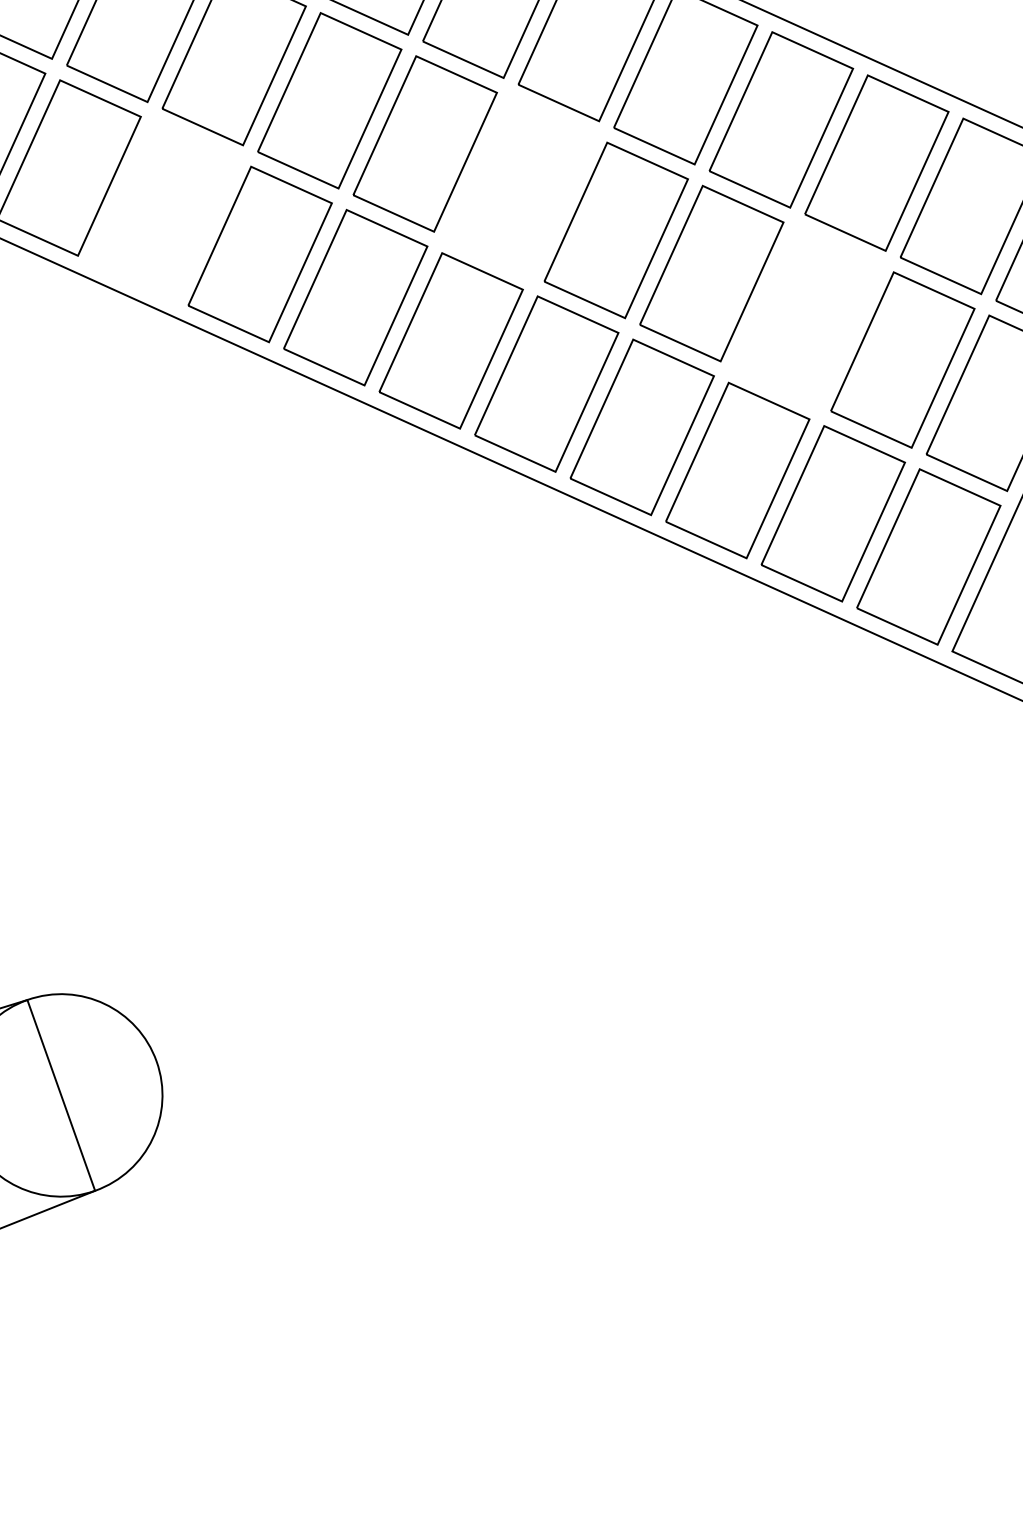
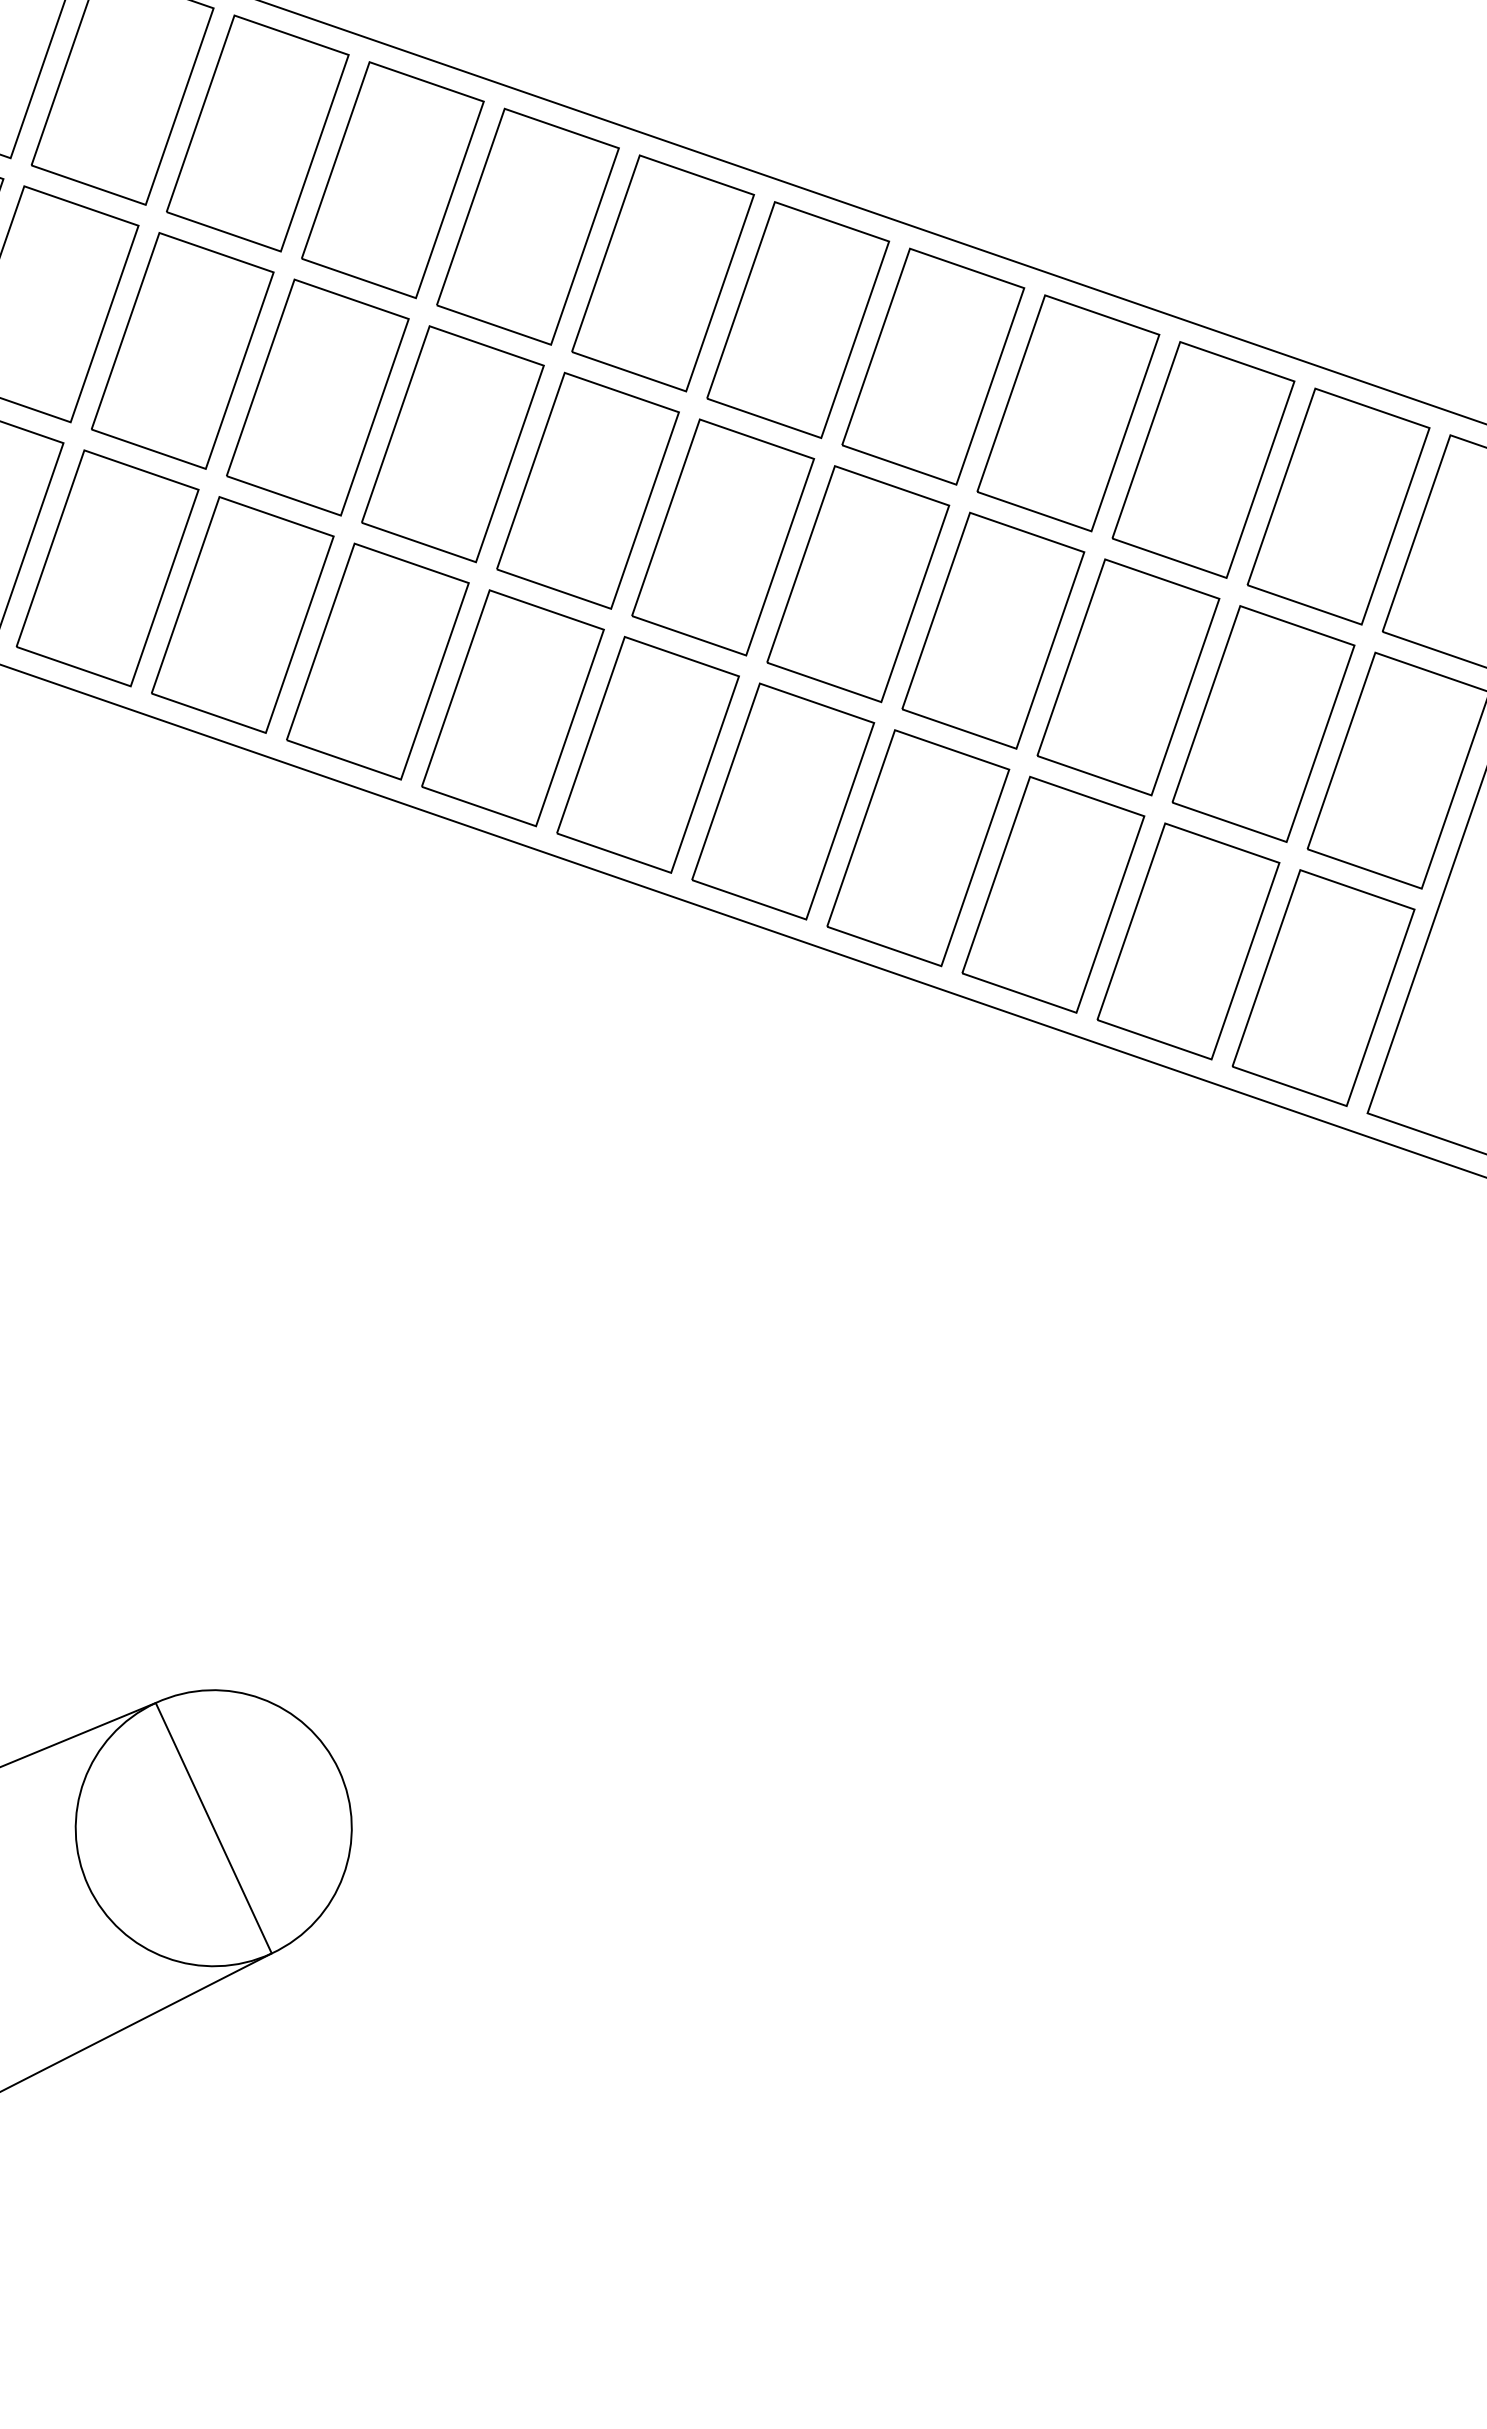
part: (521, 187) -> (723, 537), added
part: (164, 210) -> (242, 614), added
part: (807, 316) -> (1128, 677), added

